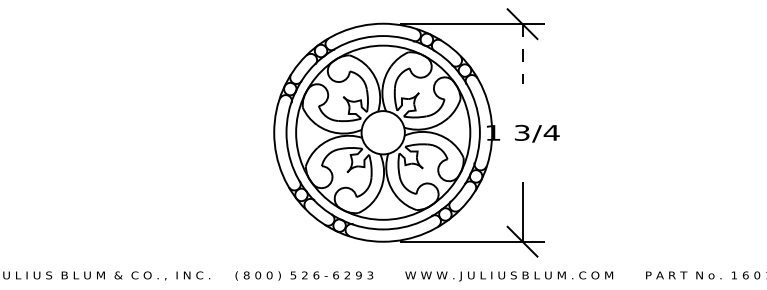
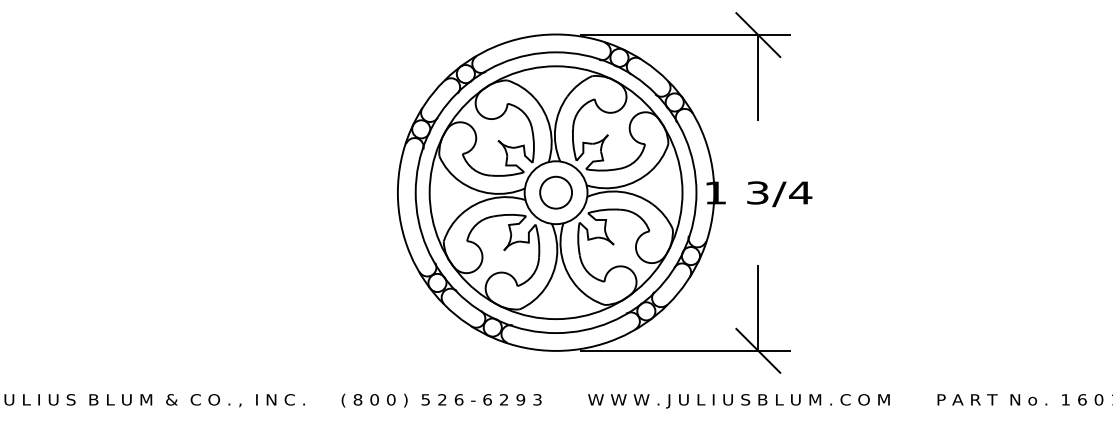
line: (522, 53) -> (758, 77), dashed -> solid
circle: (383, 132) -> (556, 192), added

